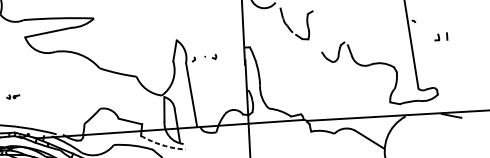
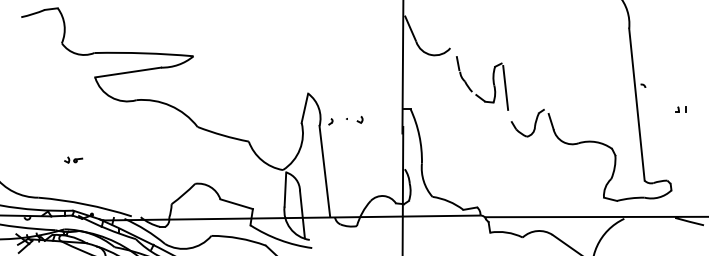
line: (316, 28) -> (505, 87), added
part: (441, 36) -> (680, 109), size x0.62
arc: (162, 145) -> (280, 240), dashed -> solid

